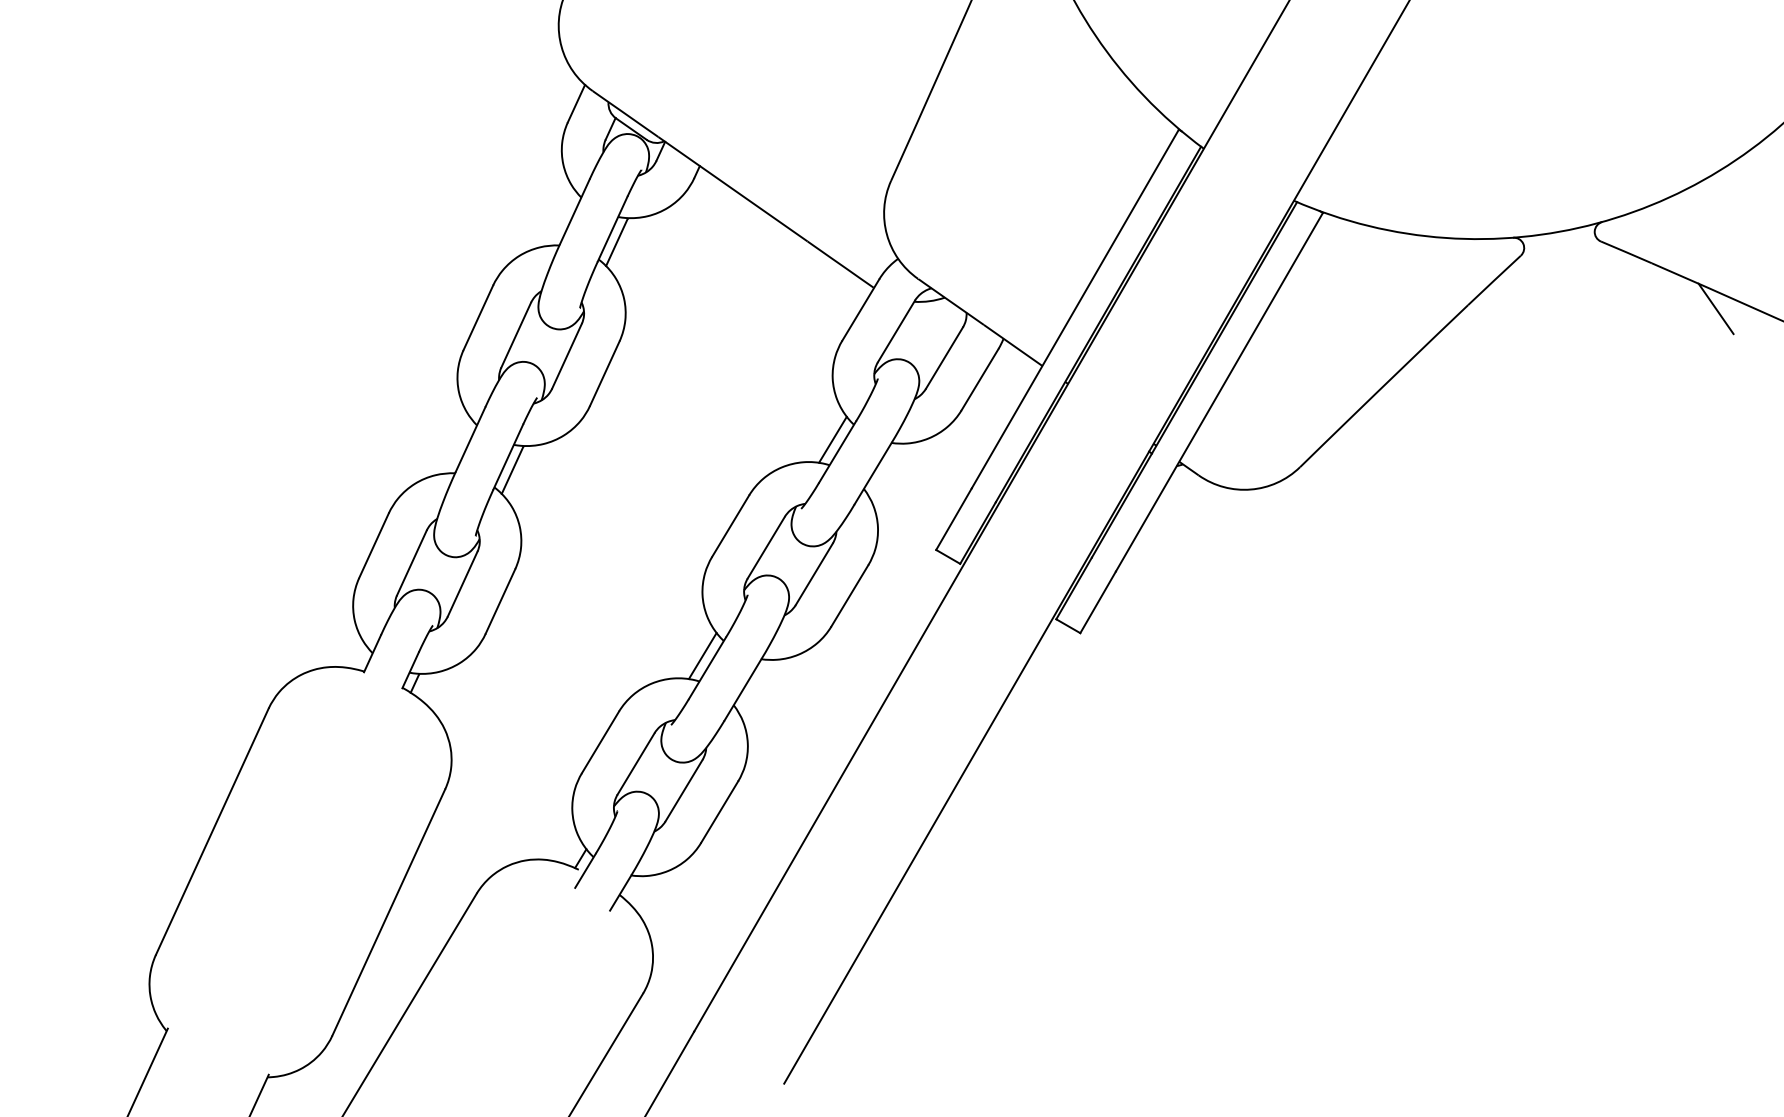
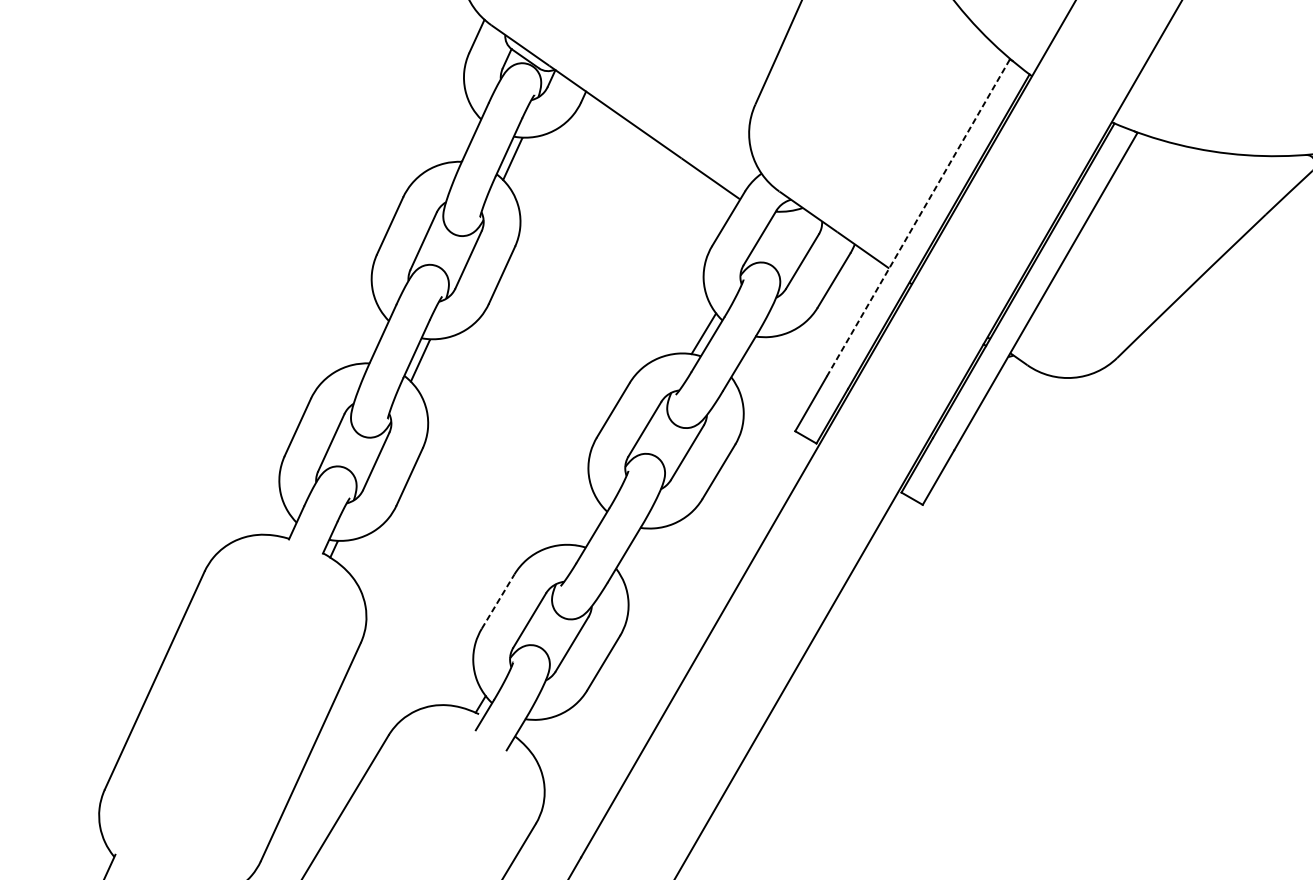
line: (1075, 308) -> (918, 217), solid -> dashed
line: (702, 655) -> (588, 524), removed
line: (600, 742) -> (498, 601), solid -> dashed

